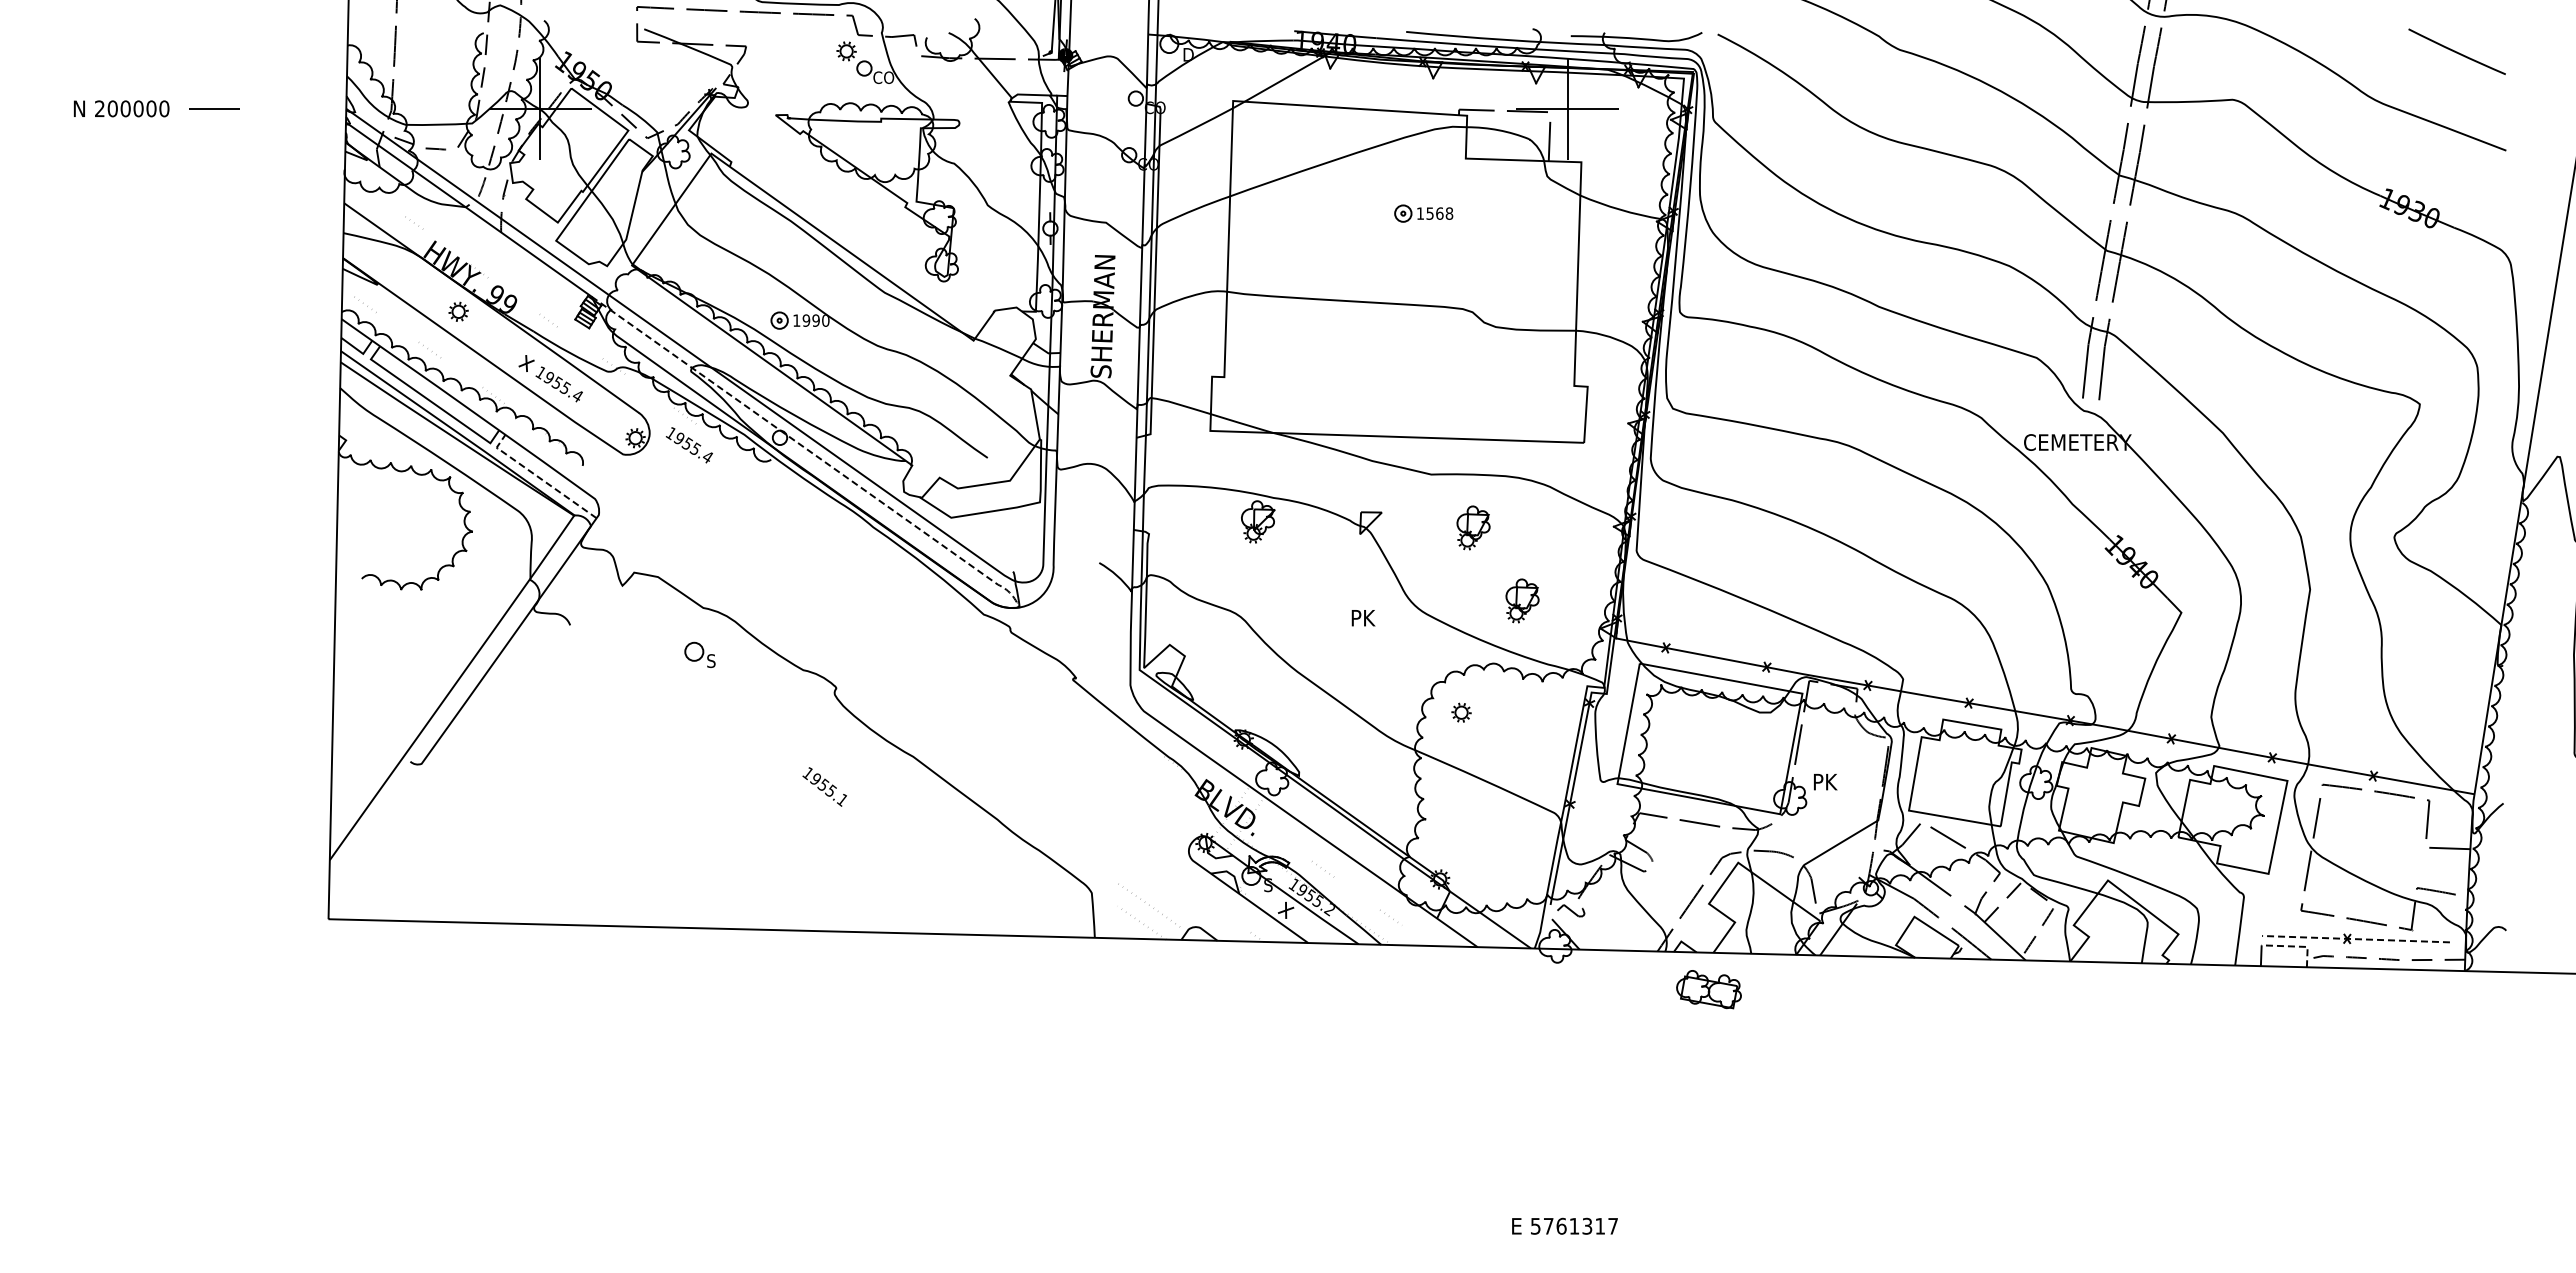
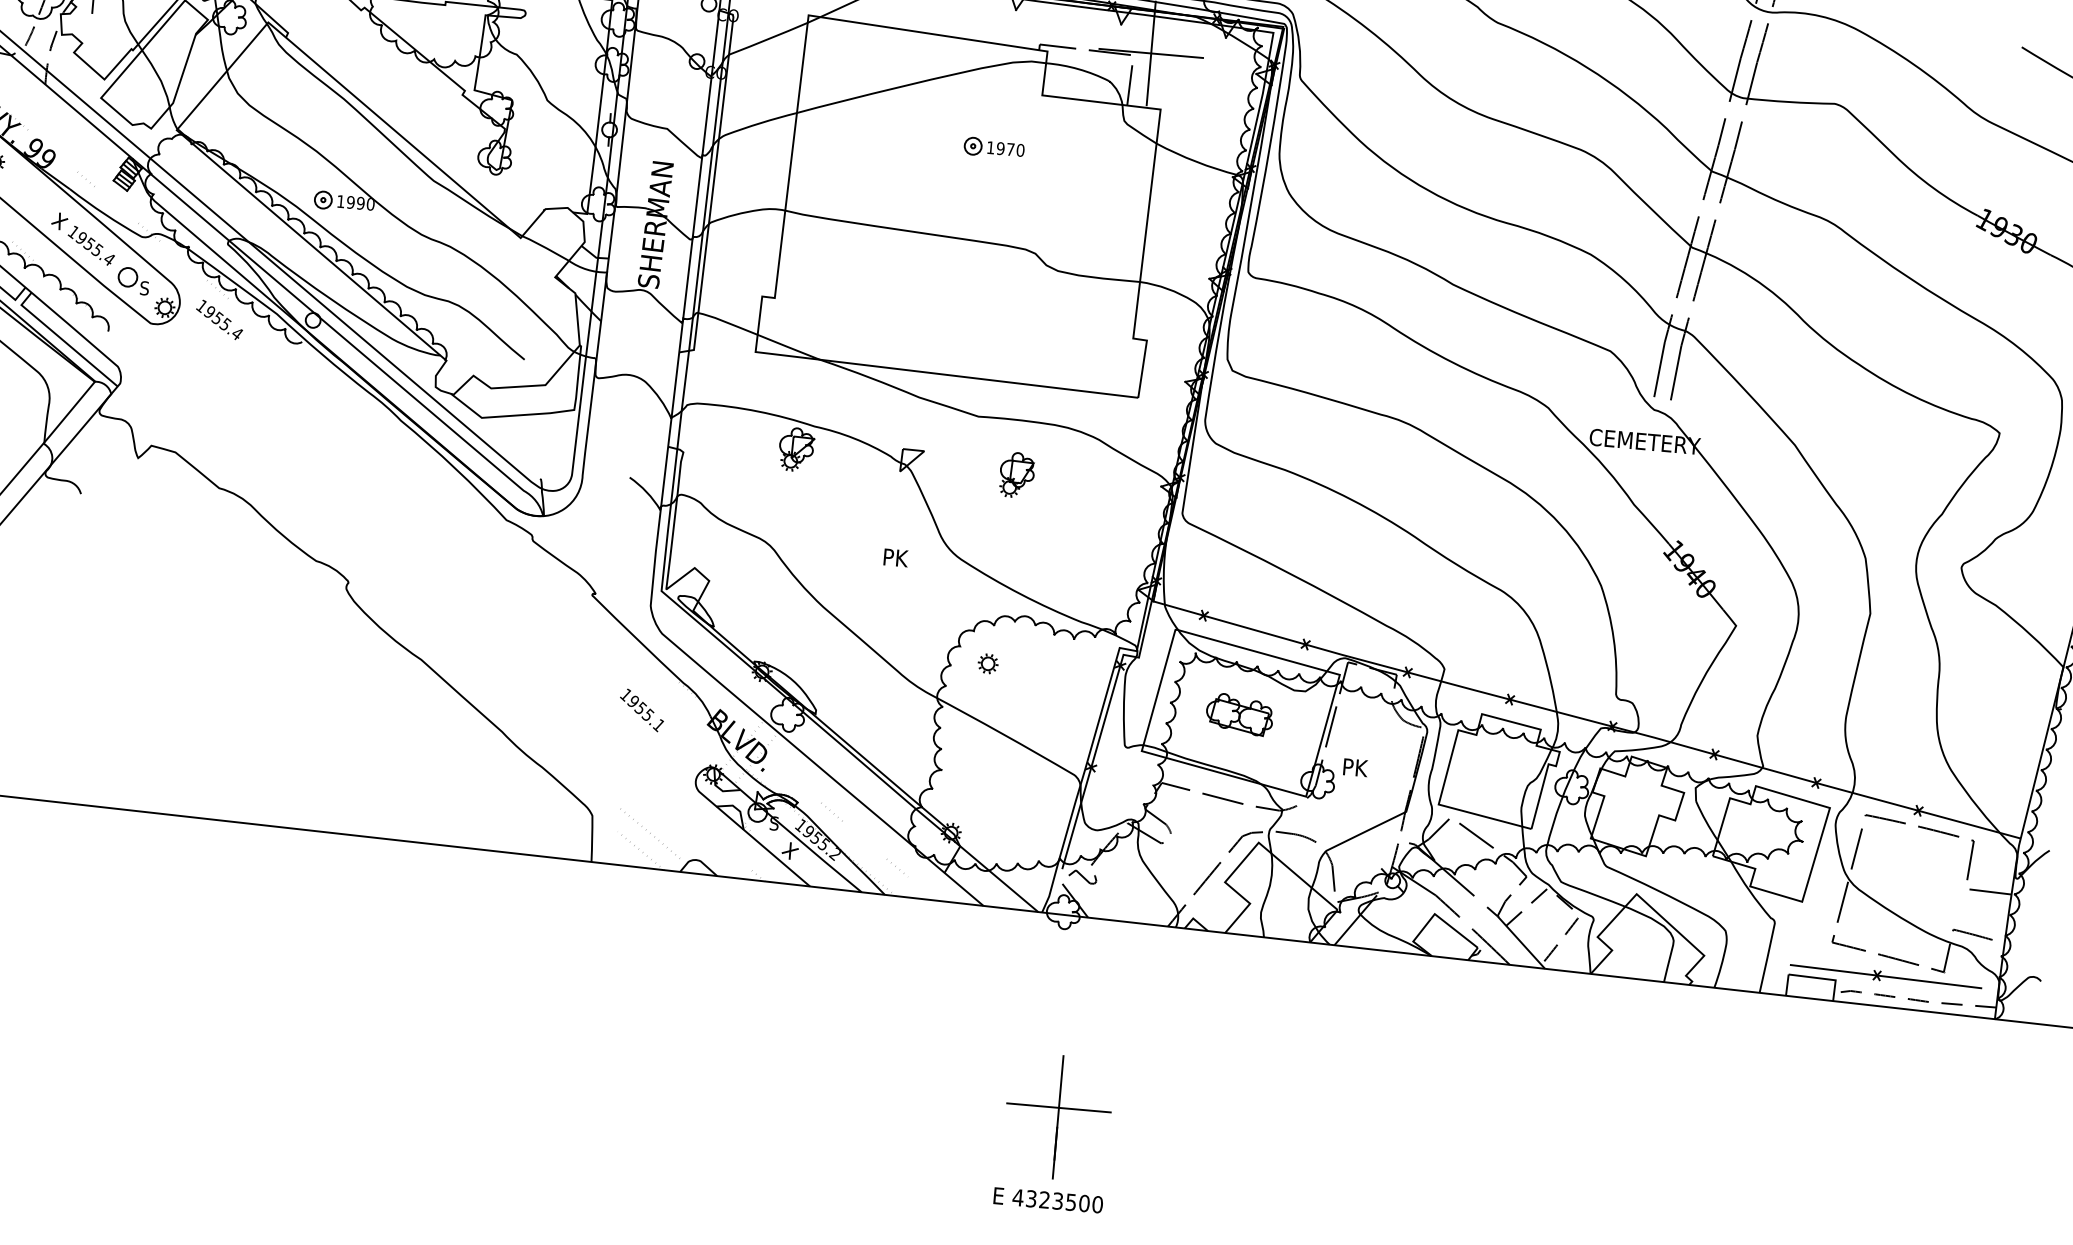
text: (1439, 213) -> (1010, 149), 1568 -> 1970
line: (809, 451) -> (342, 337), dashed -> solid
line: (538, 477) -> (61, 339), dashed -> solid
part: (1522, 600) -> (1060, 554), removed
part: (699, 654) -> (133, 280), moved
text: (824, 786) -> (641, 709), moved
line: (2356, 939) -> (1886, 977), dashed -> solid
line: (2294, 946) -> (1822, 978), dashed -> solid
part: (1708, 989) -> (1239, 714), moved
part: (1567, 1145) -> (1058, 1117), added
text: (1574, 1225) -> (1058, 1200), 5761317 -> 4323500

